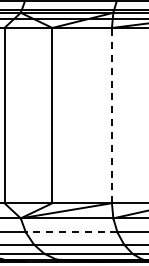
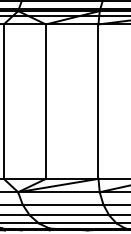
line: (111, 115) -> (98, 101), dashed -> solid
line: (71, 232) -> (62, 204), dashed -> solid

